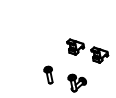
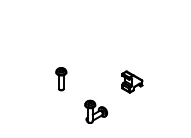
part: (76, 46) -> (103, 65), removed
part: (49, 75) -> (61, 79), moved

